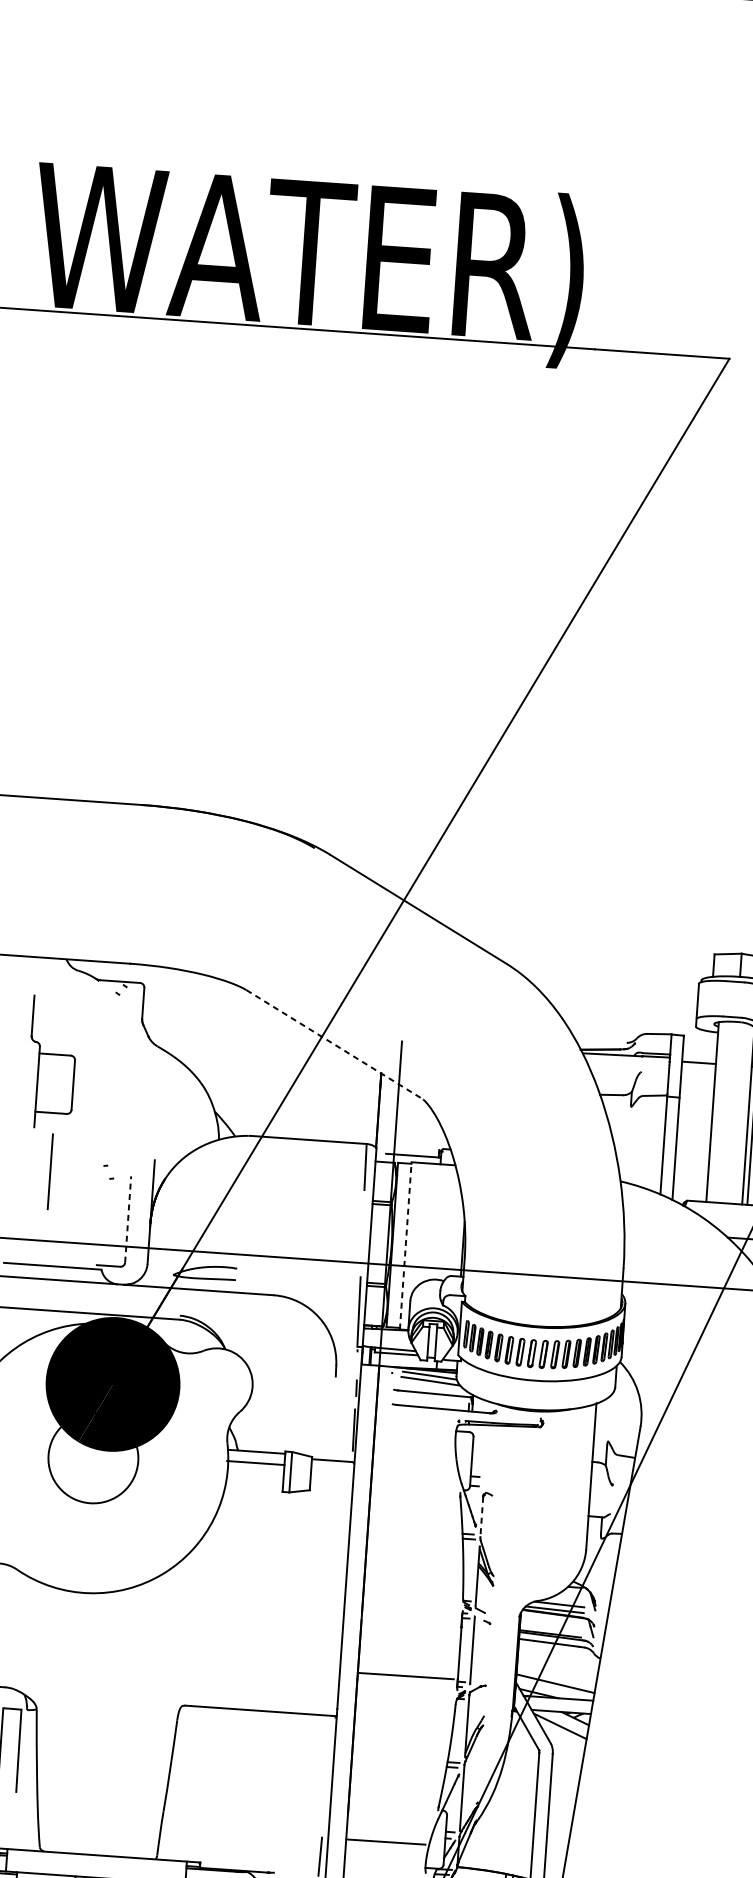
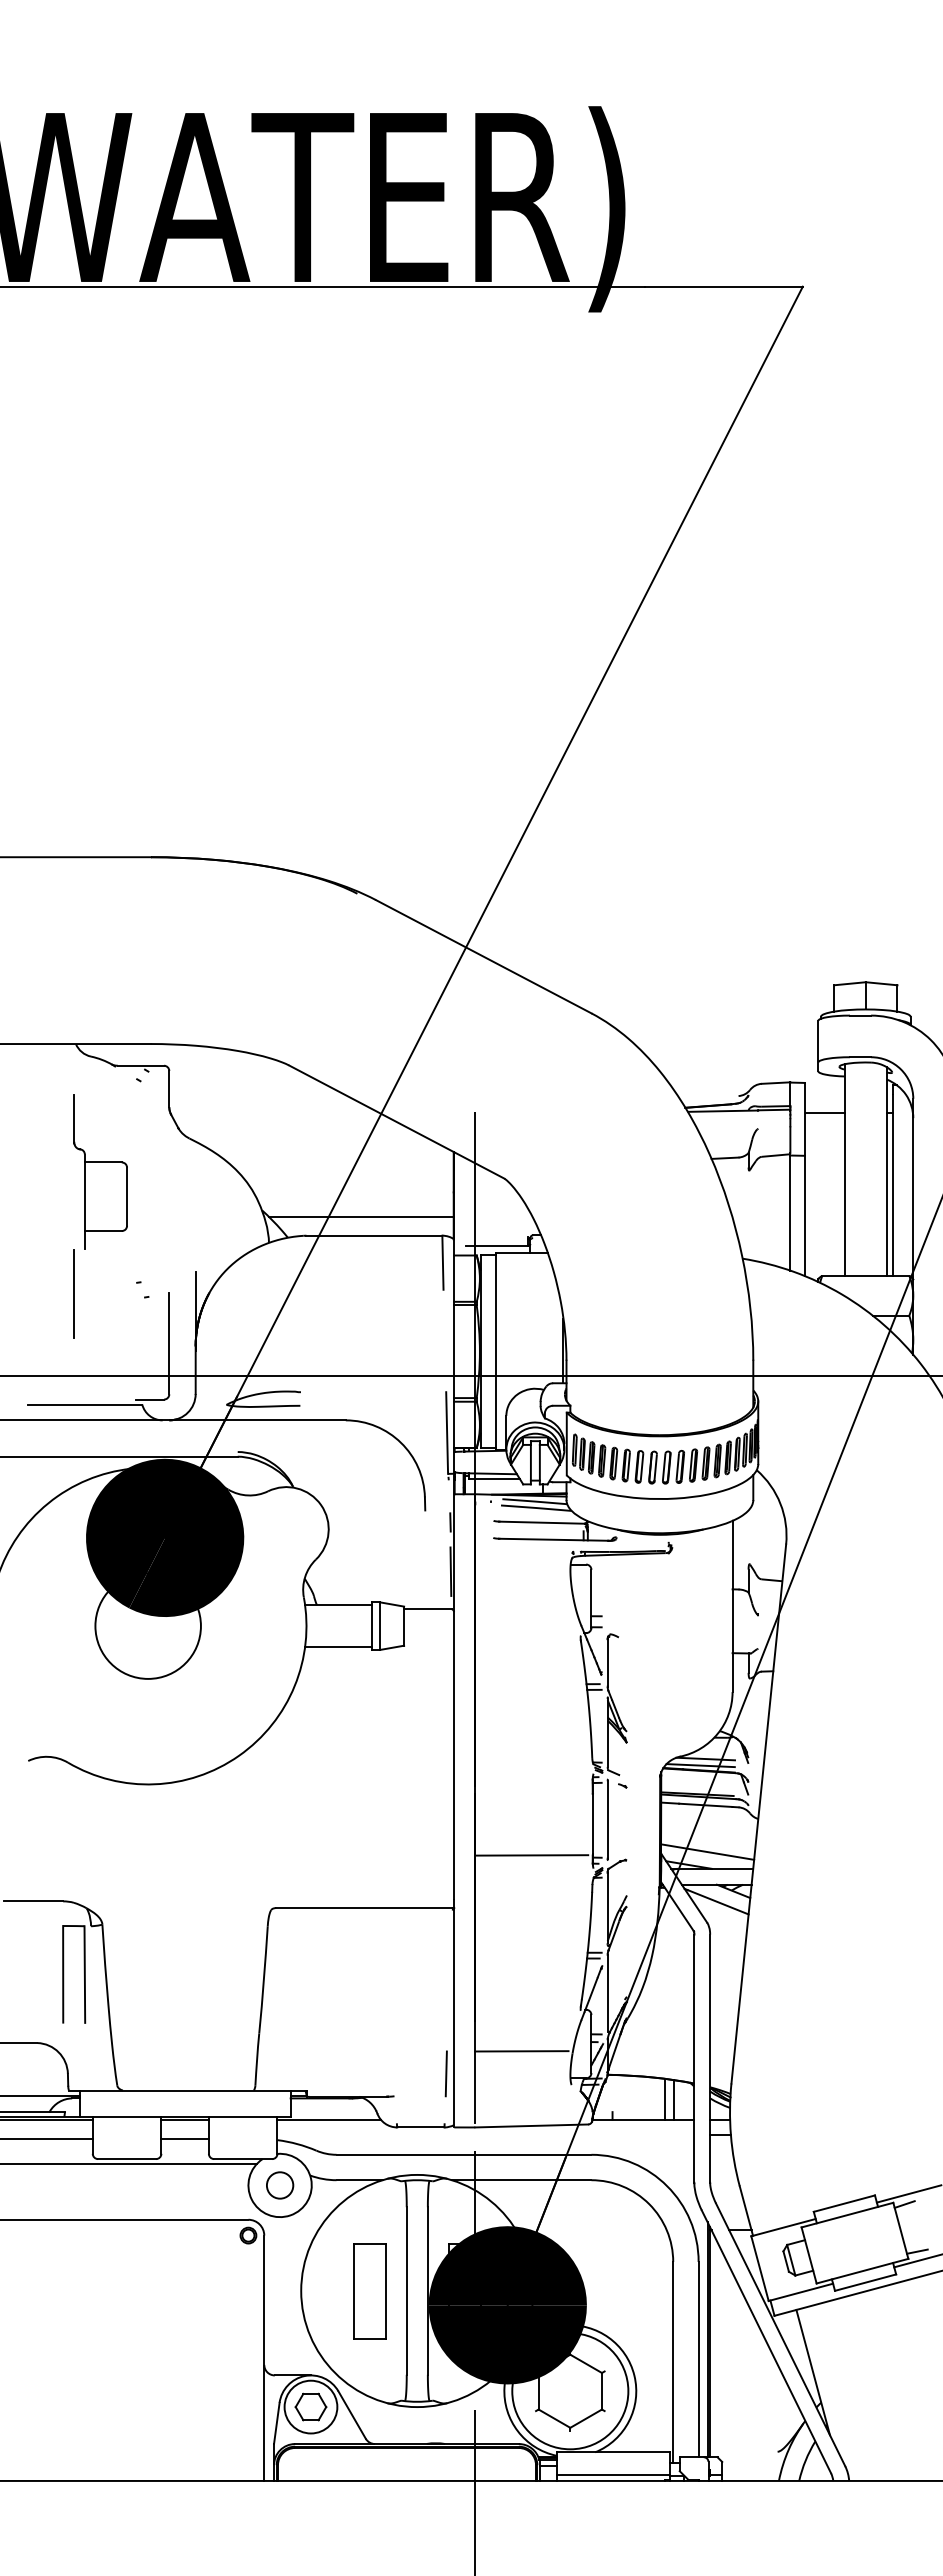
line: (334, 1045) -> (396, 1122), dashed -> solid
part: (52, 1062) -> (100, 1171), moved
line: (299, 1123) -> (361, 1217), added
line: (128, 1219) -> (169, 1343), dashed -> solid
line: (405, 1245) -> (496, 1351), dashed -> solid
line: (255, 1463) -> (338, 1647), moved
line: (481, 1516) -> (607, 1662), dashed -> solid

